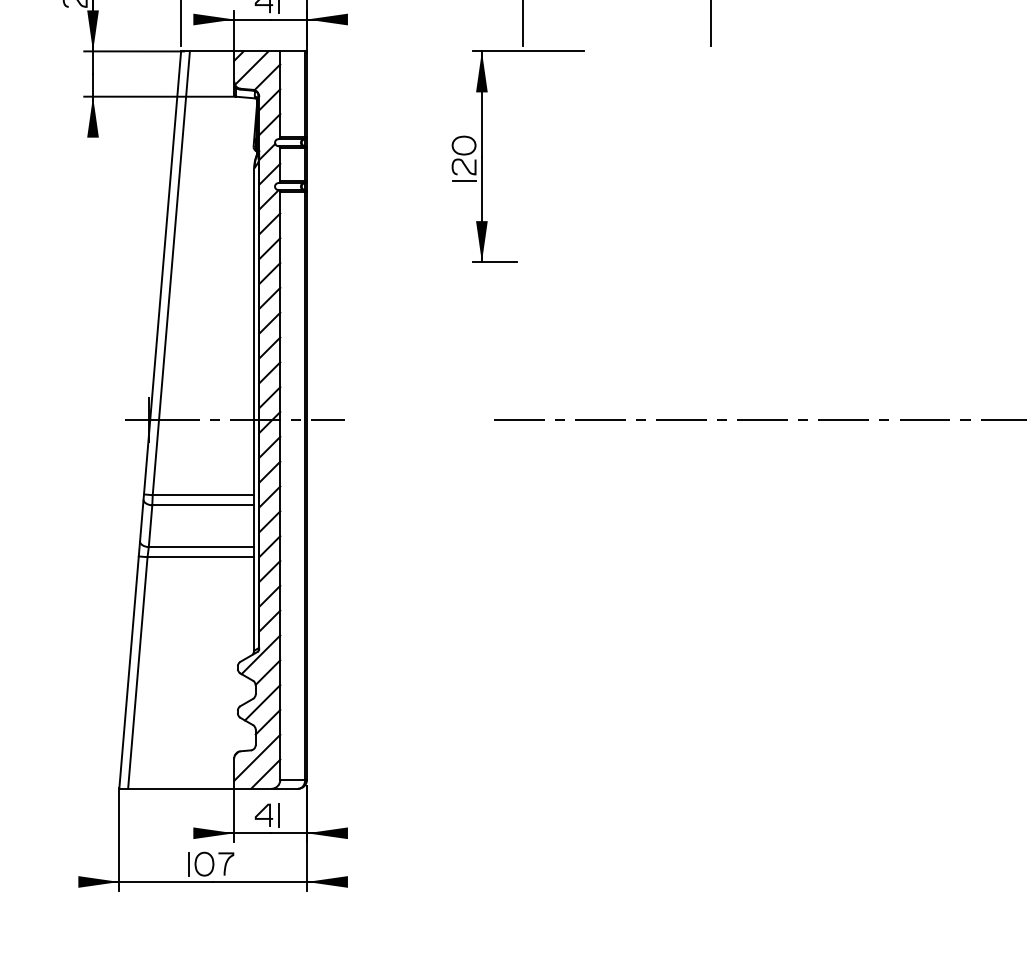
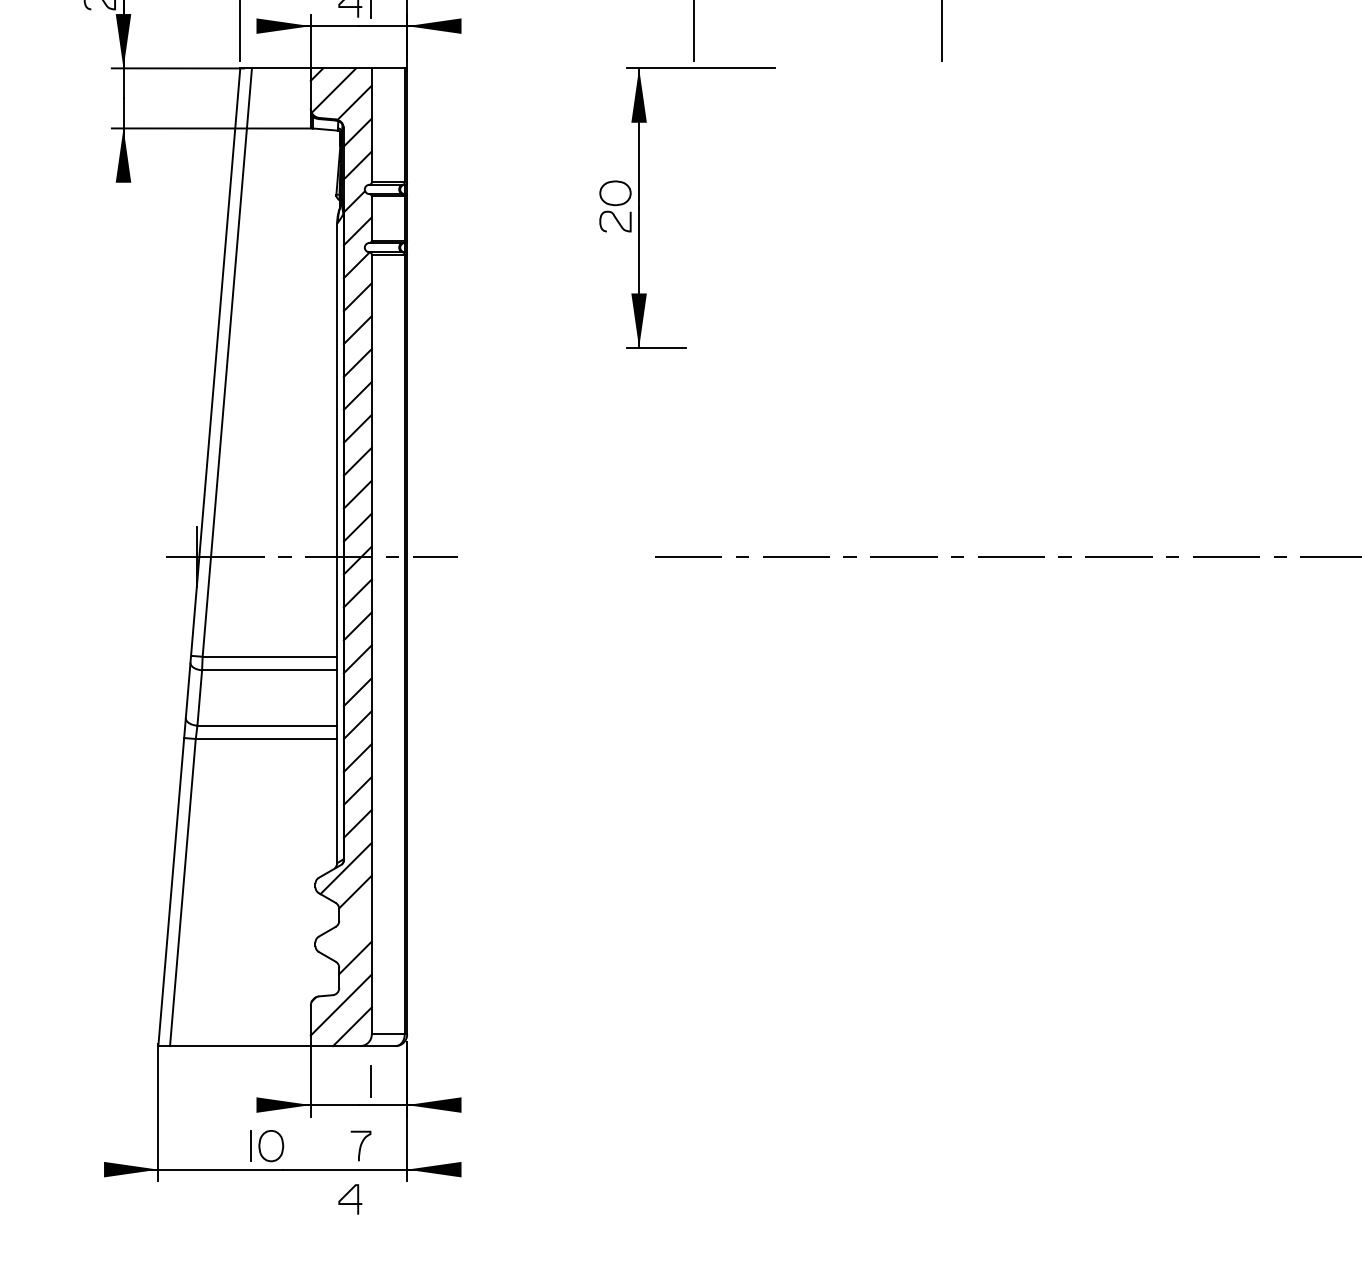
line: (464, 180) -> (615, 239), removed
line: (261, 702) -> (347, 931), removed
curve: (264, 818) -> (350, 1203), moved
curve: (225, 863) -> (360, 1145), moved

